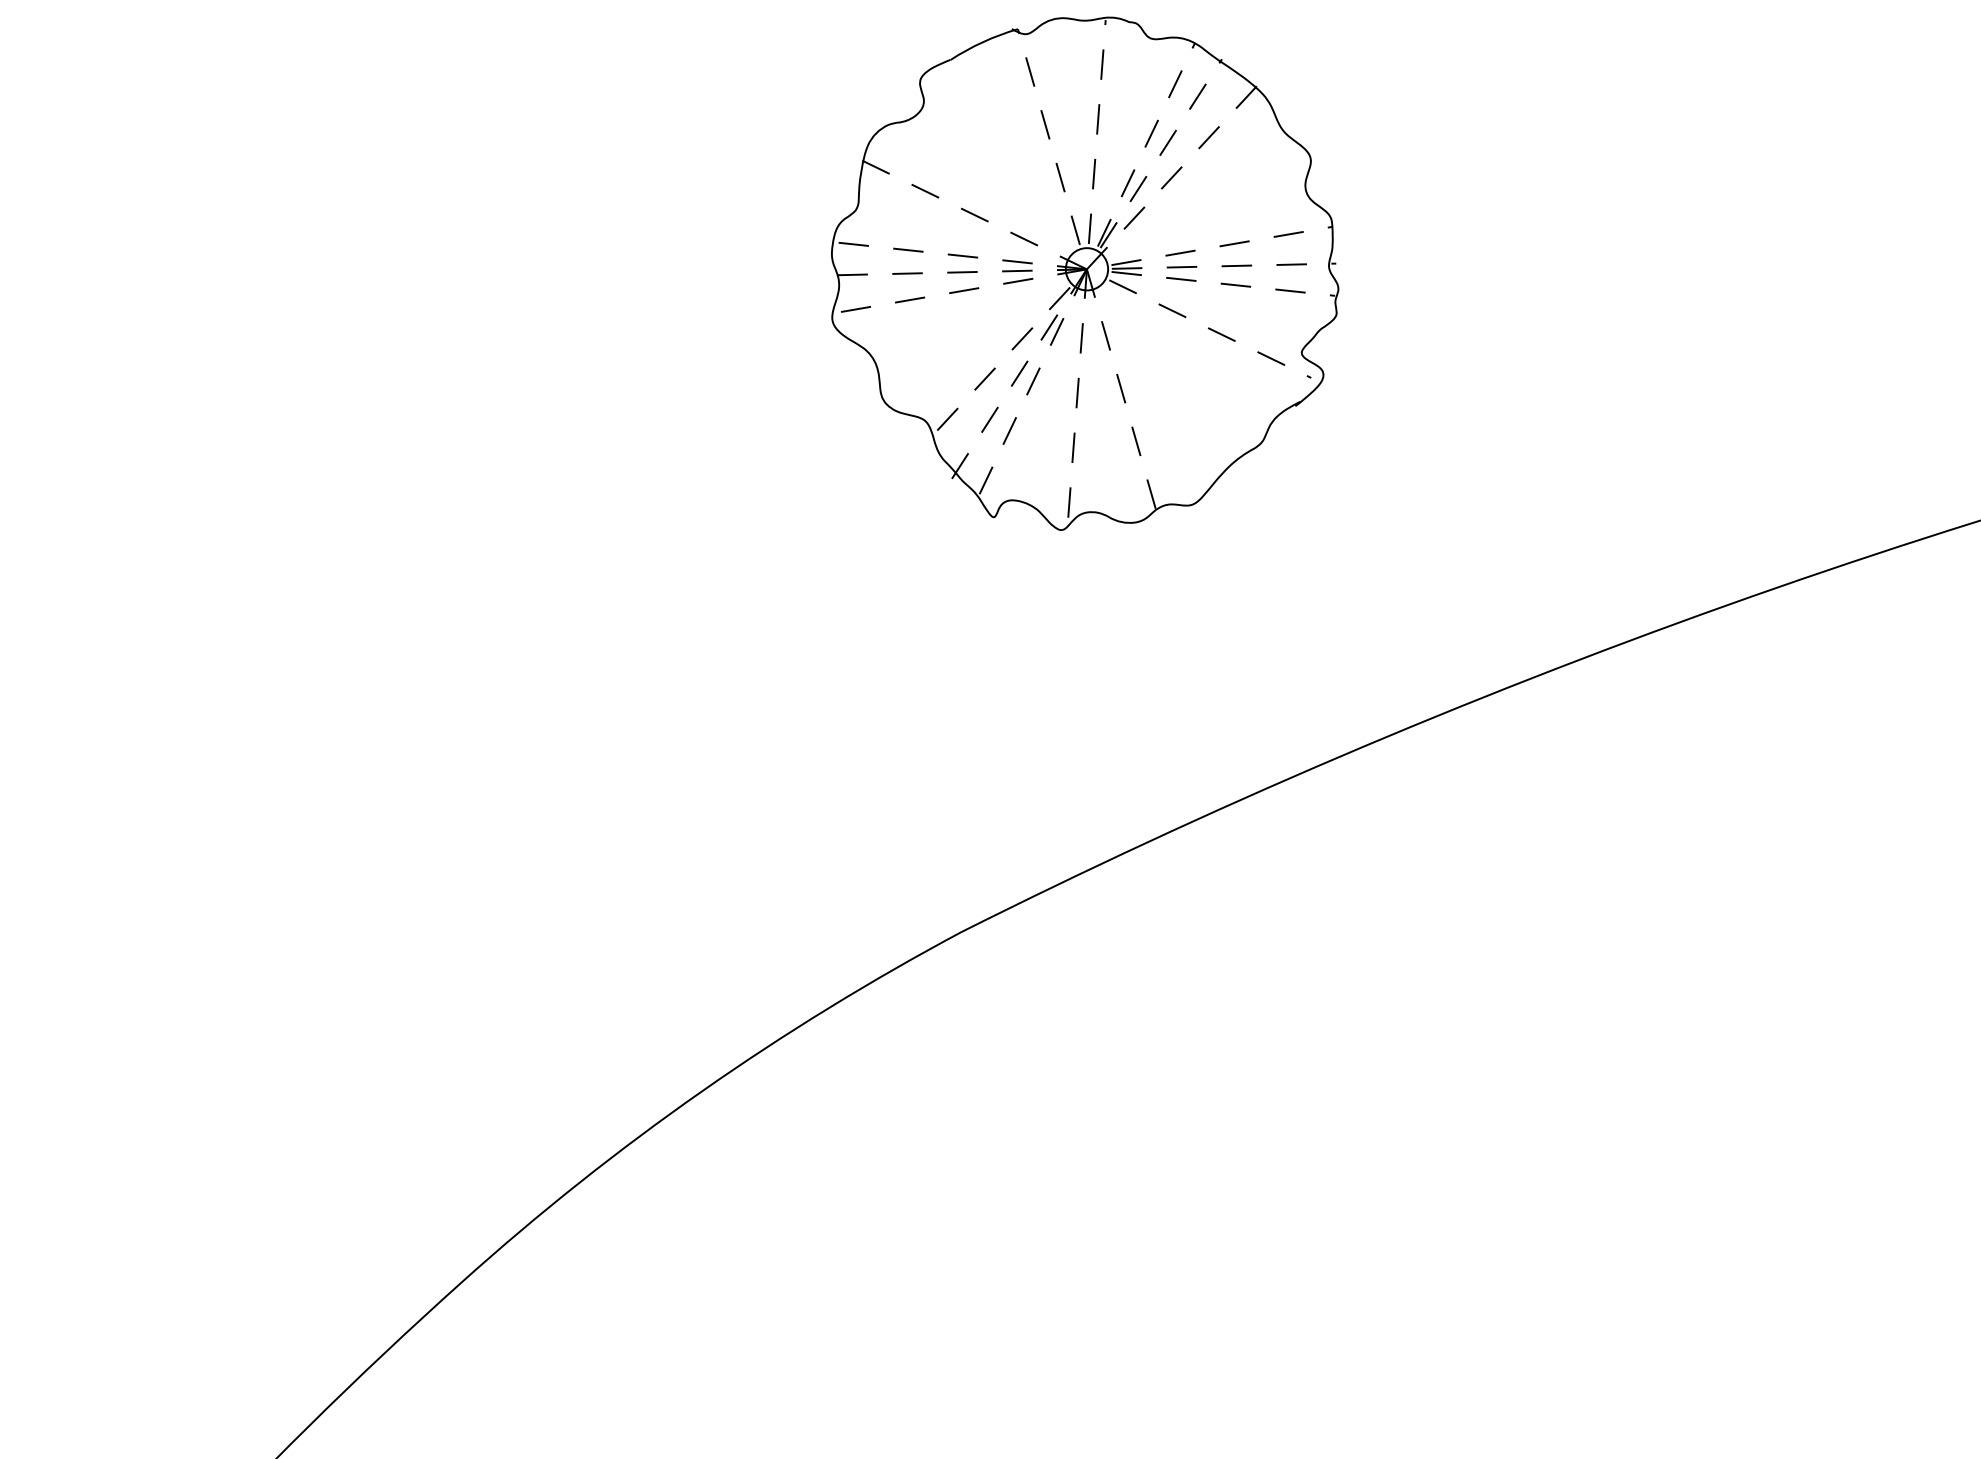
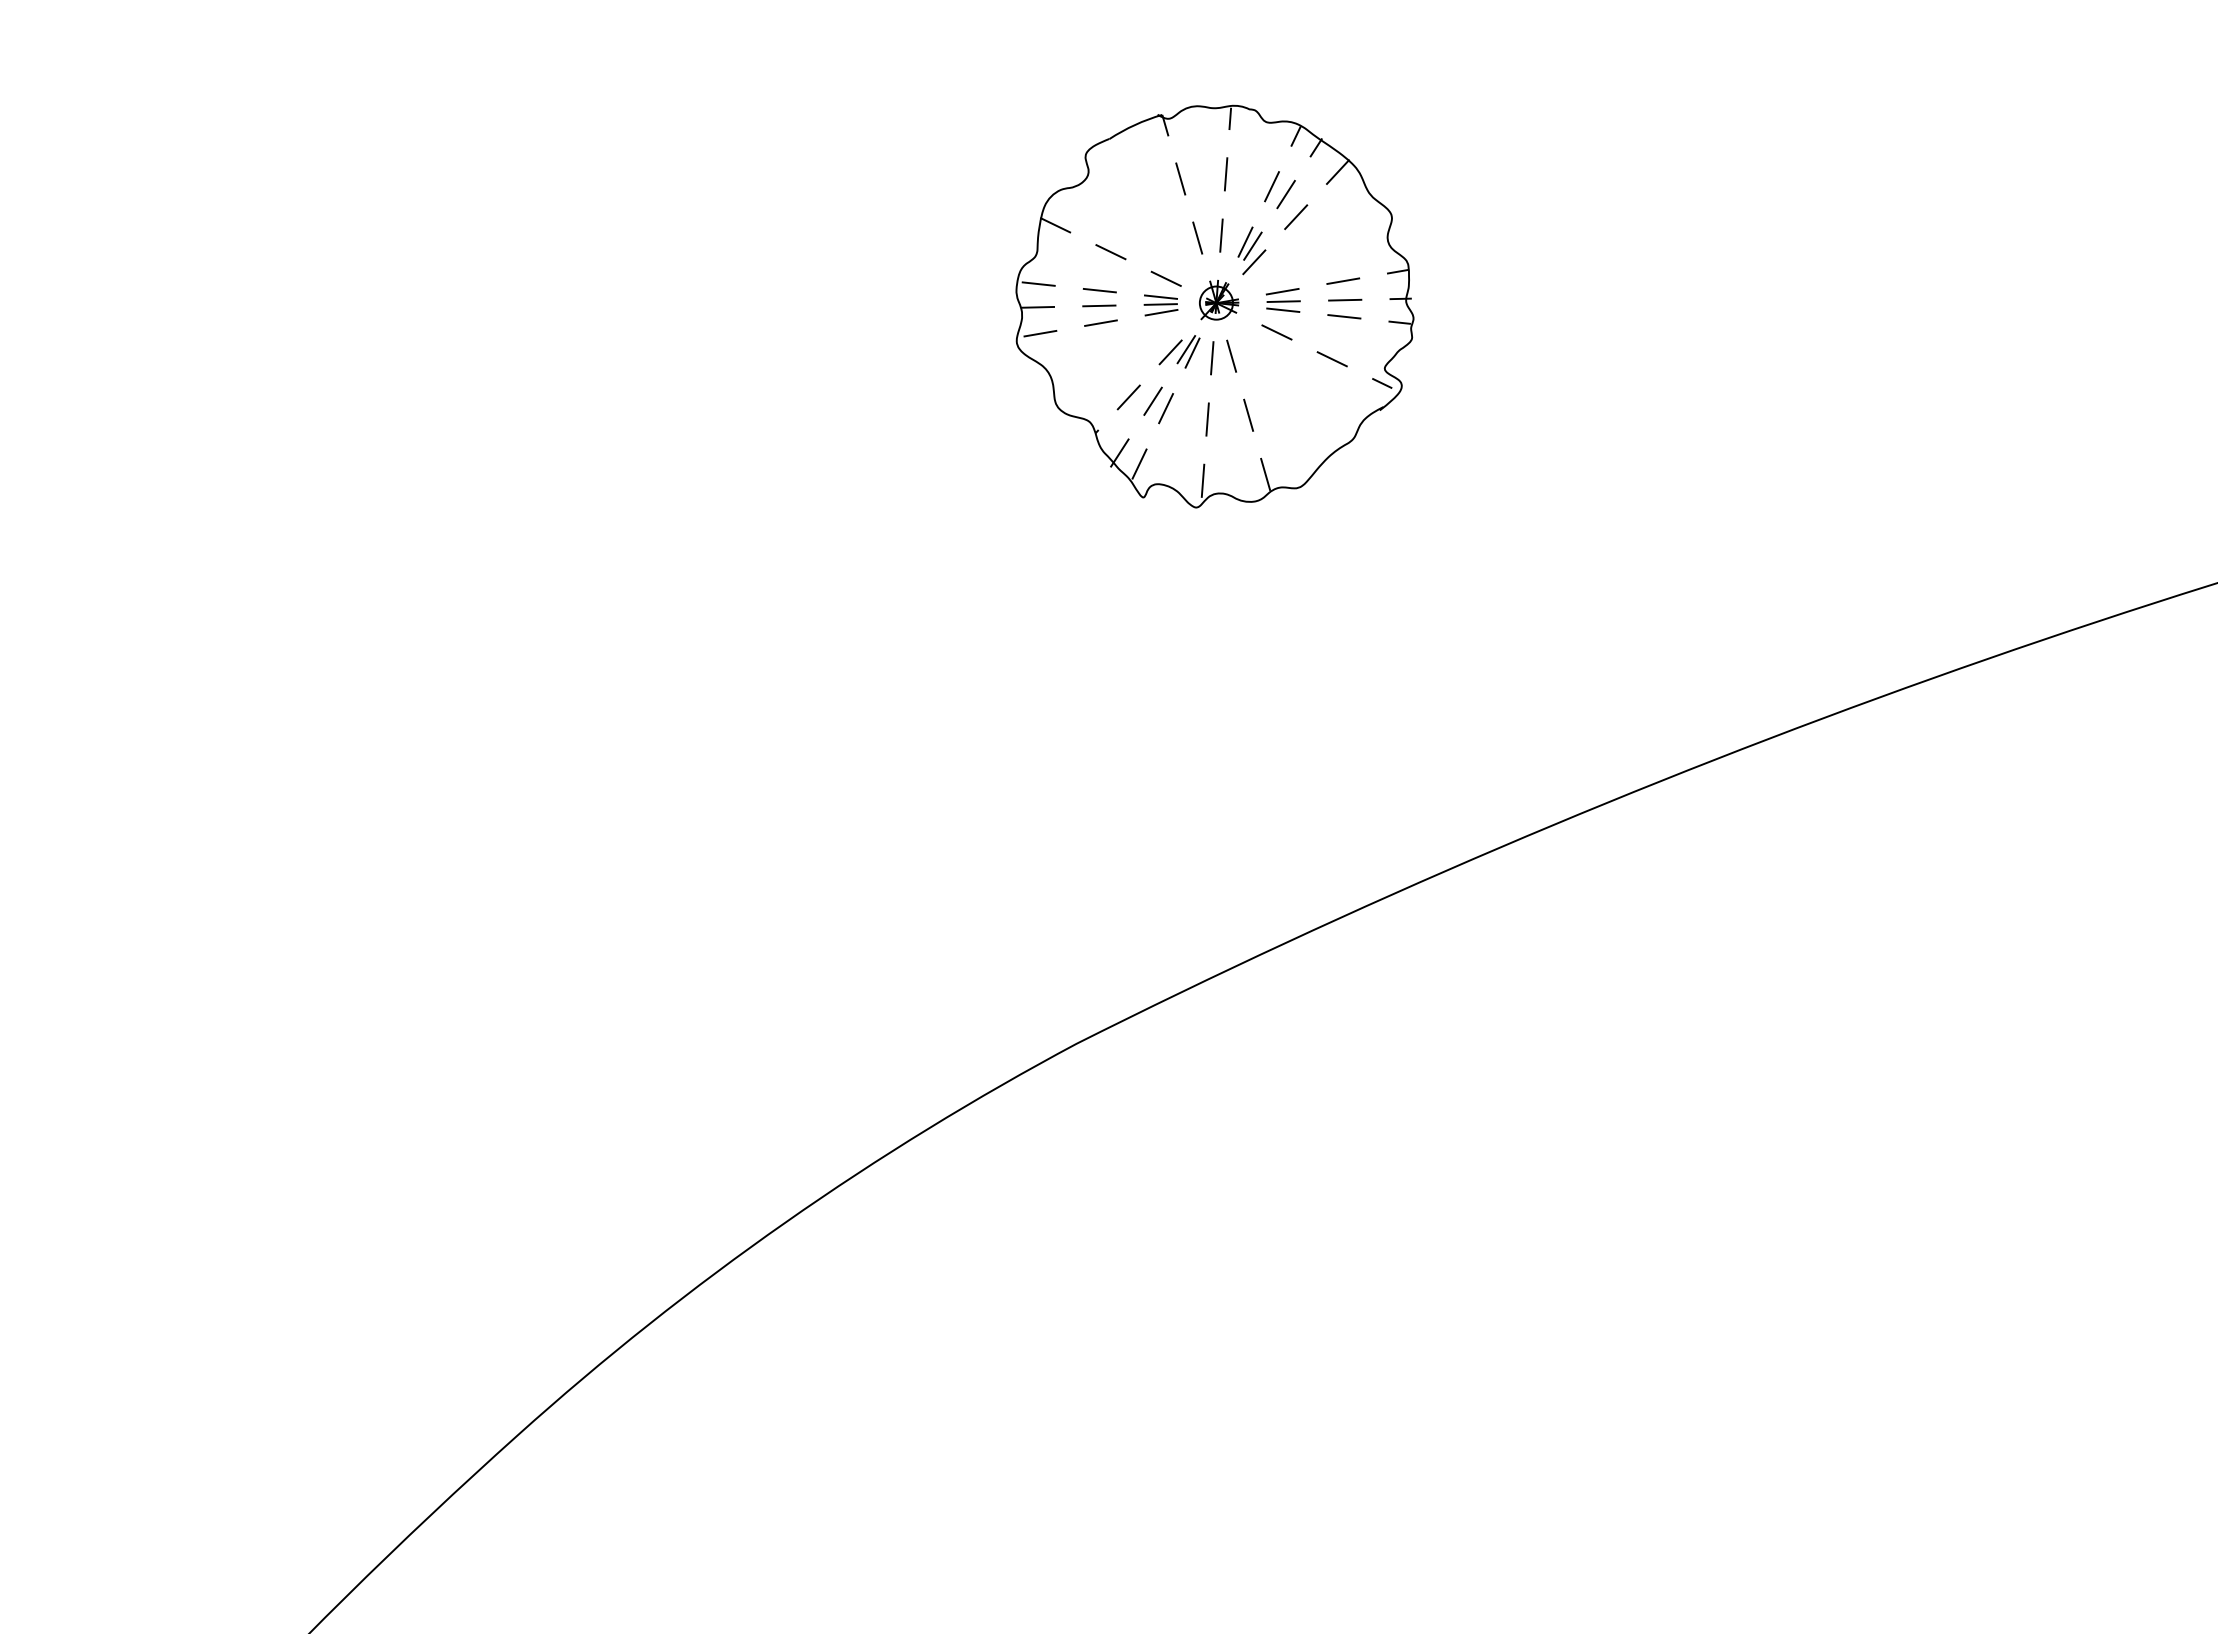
part: (1084, 273) -> (1214, 306), size x0.7

